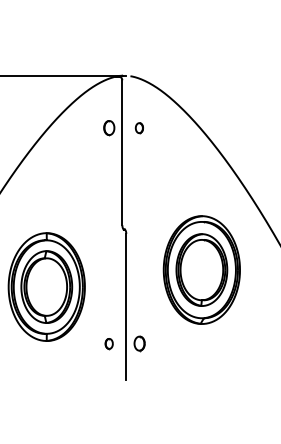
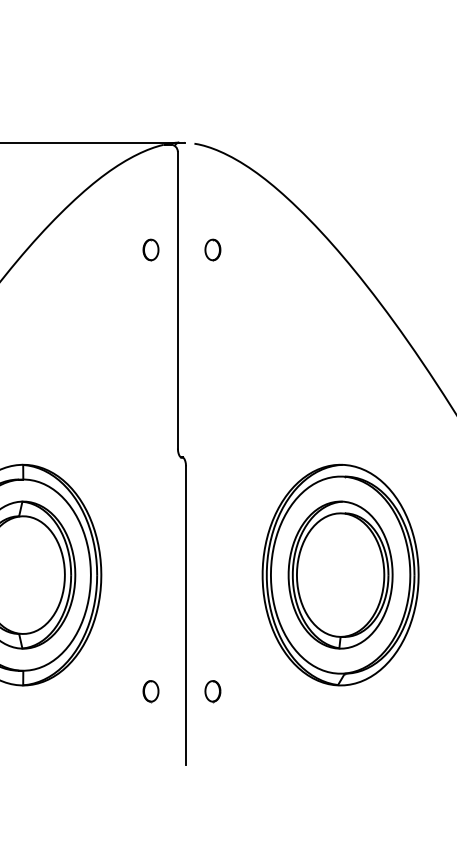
part: (108, 128) -> (149, 250), size x0.71
part: (201, 269) -> (339, 573), moved
part: (138, 344) -> (210, 692), size x0.71

